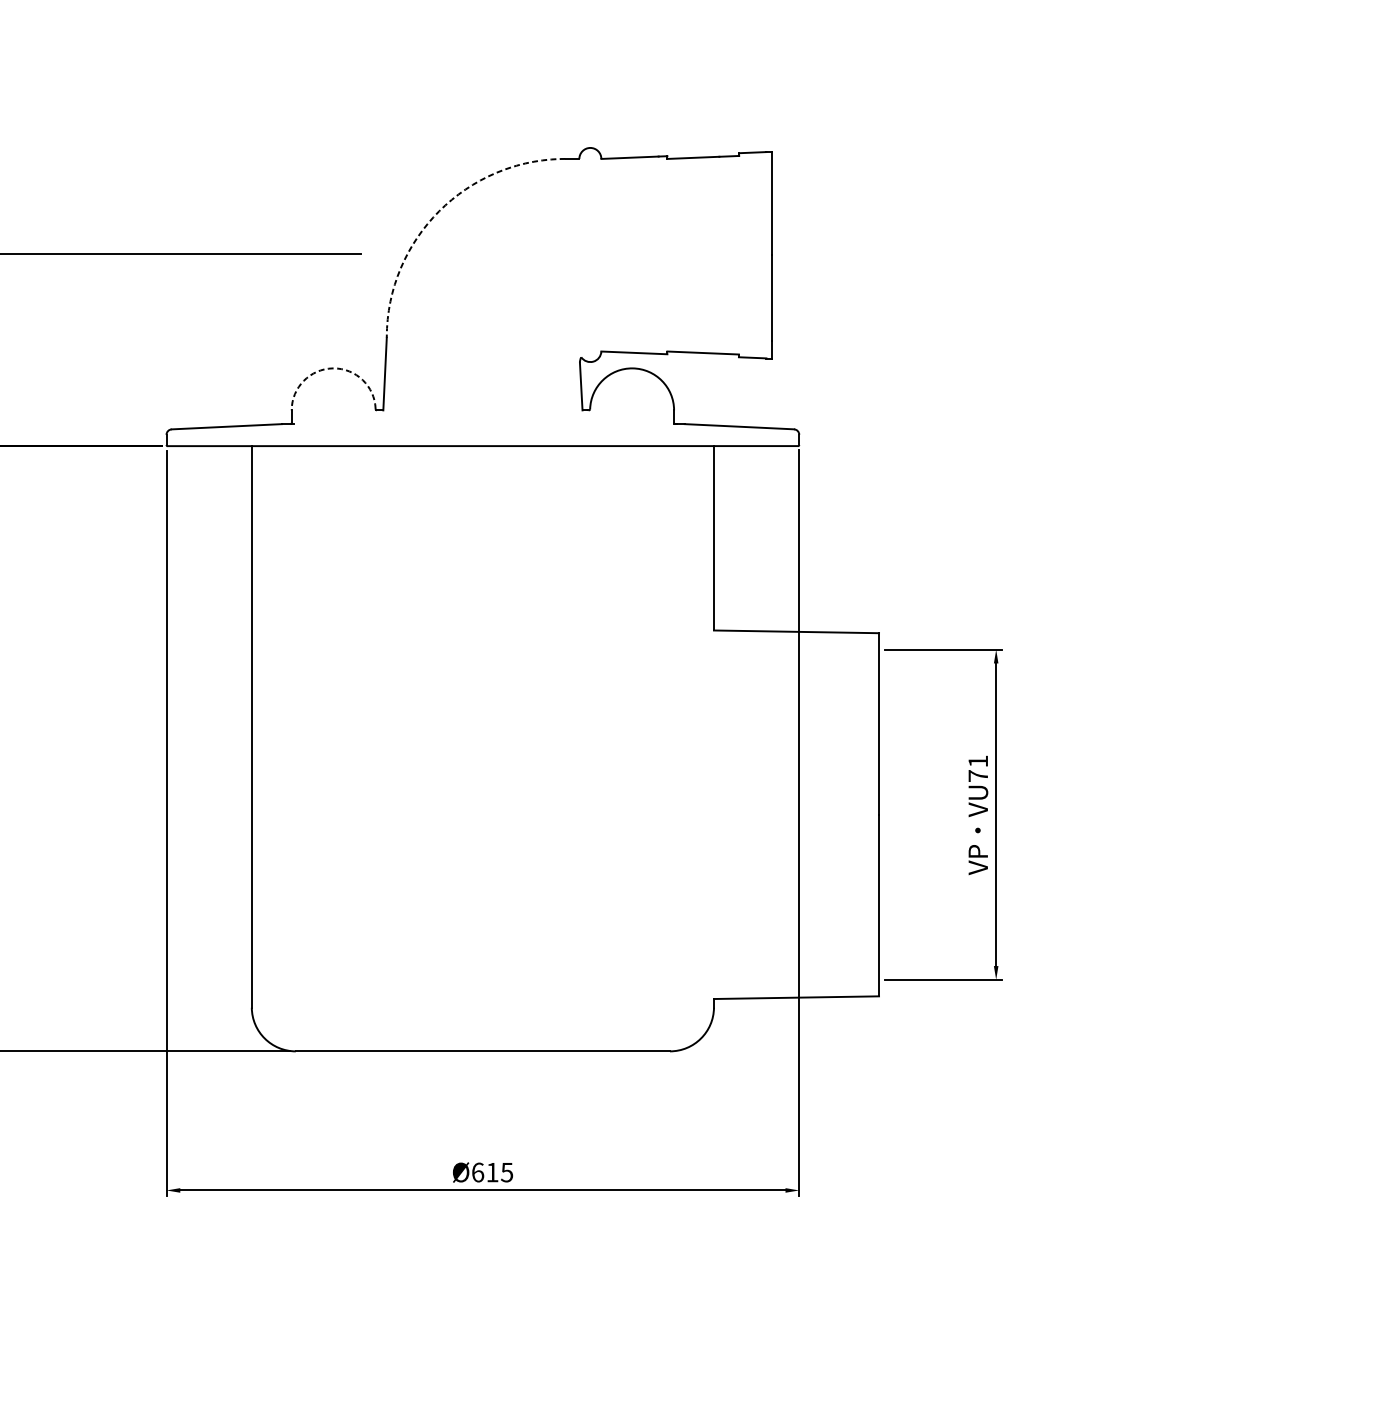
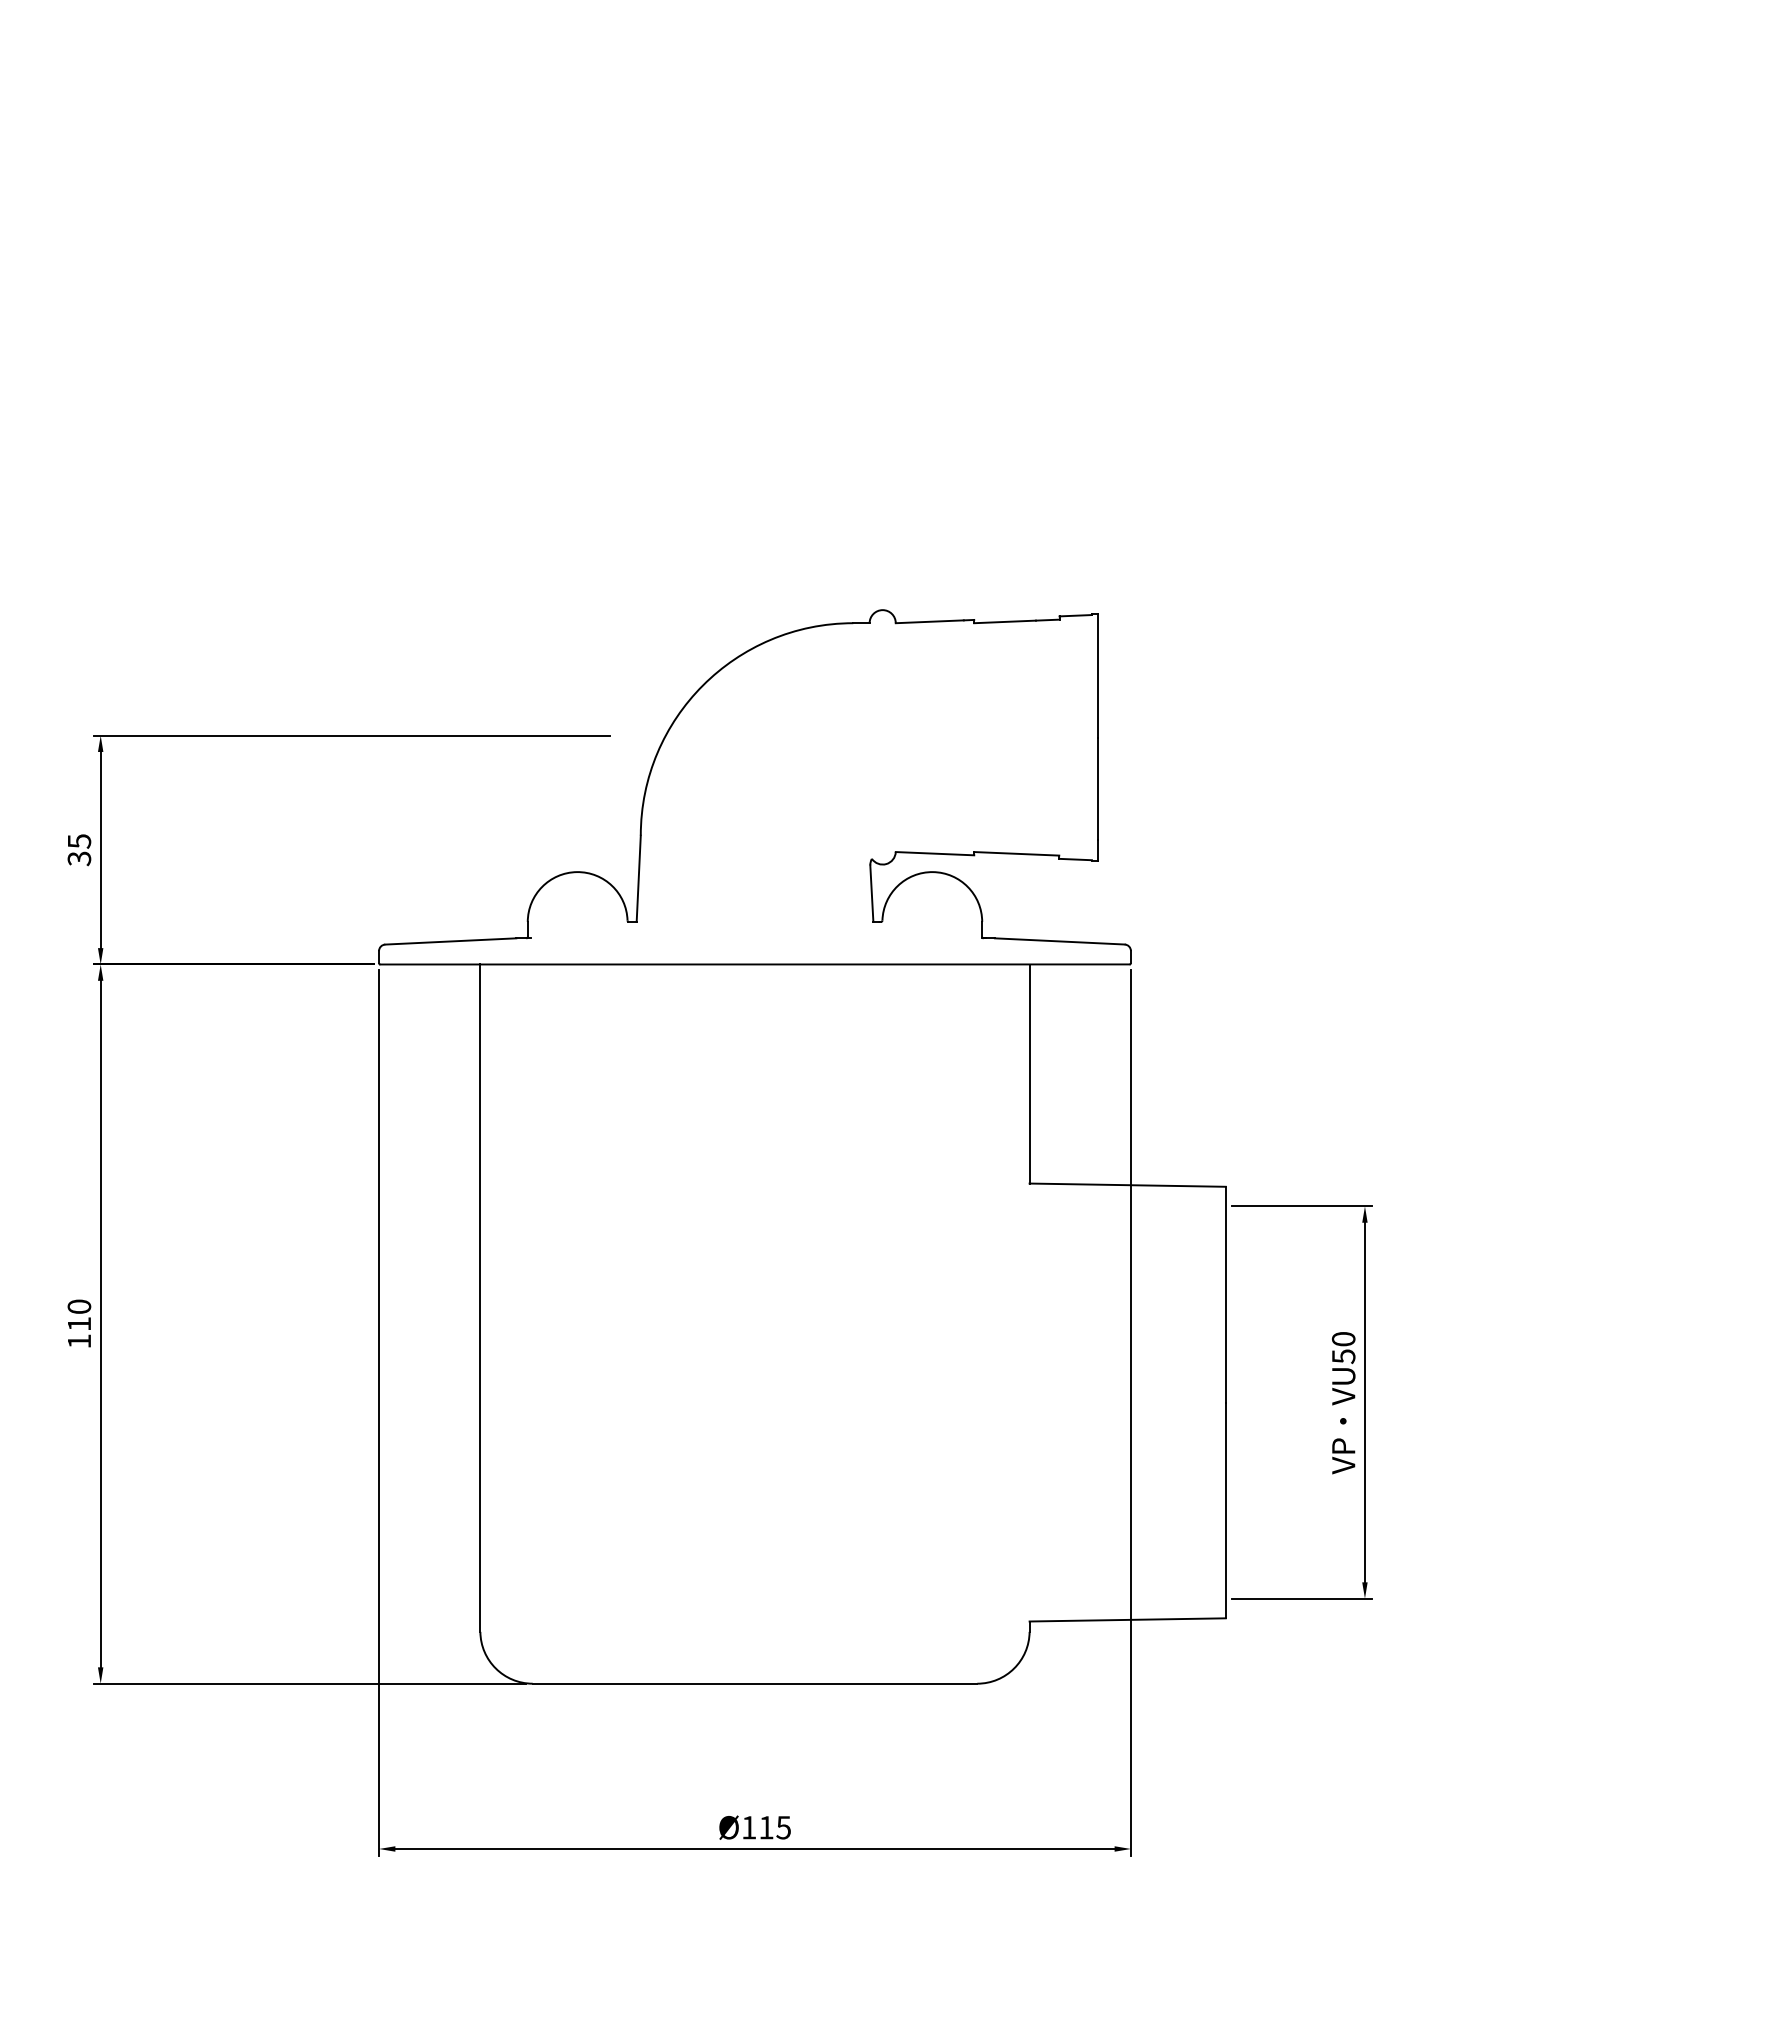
arc: (439, 211) -> (703, 685), dashed -> solid
arc: (332, 368) -> (576, 872), dashed -> solid
text: (978, 769) -> (1343, 1348), VU71 -> VU50
text: (478, 1172) -> (749, 1827), Ø615 -> Ø115

